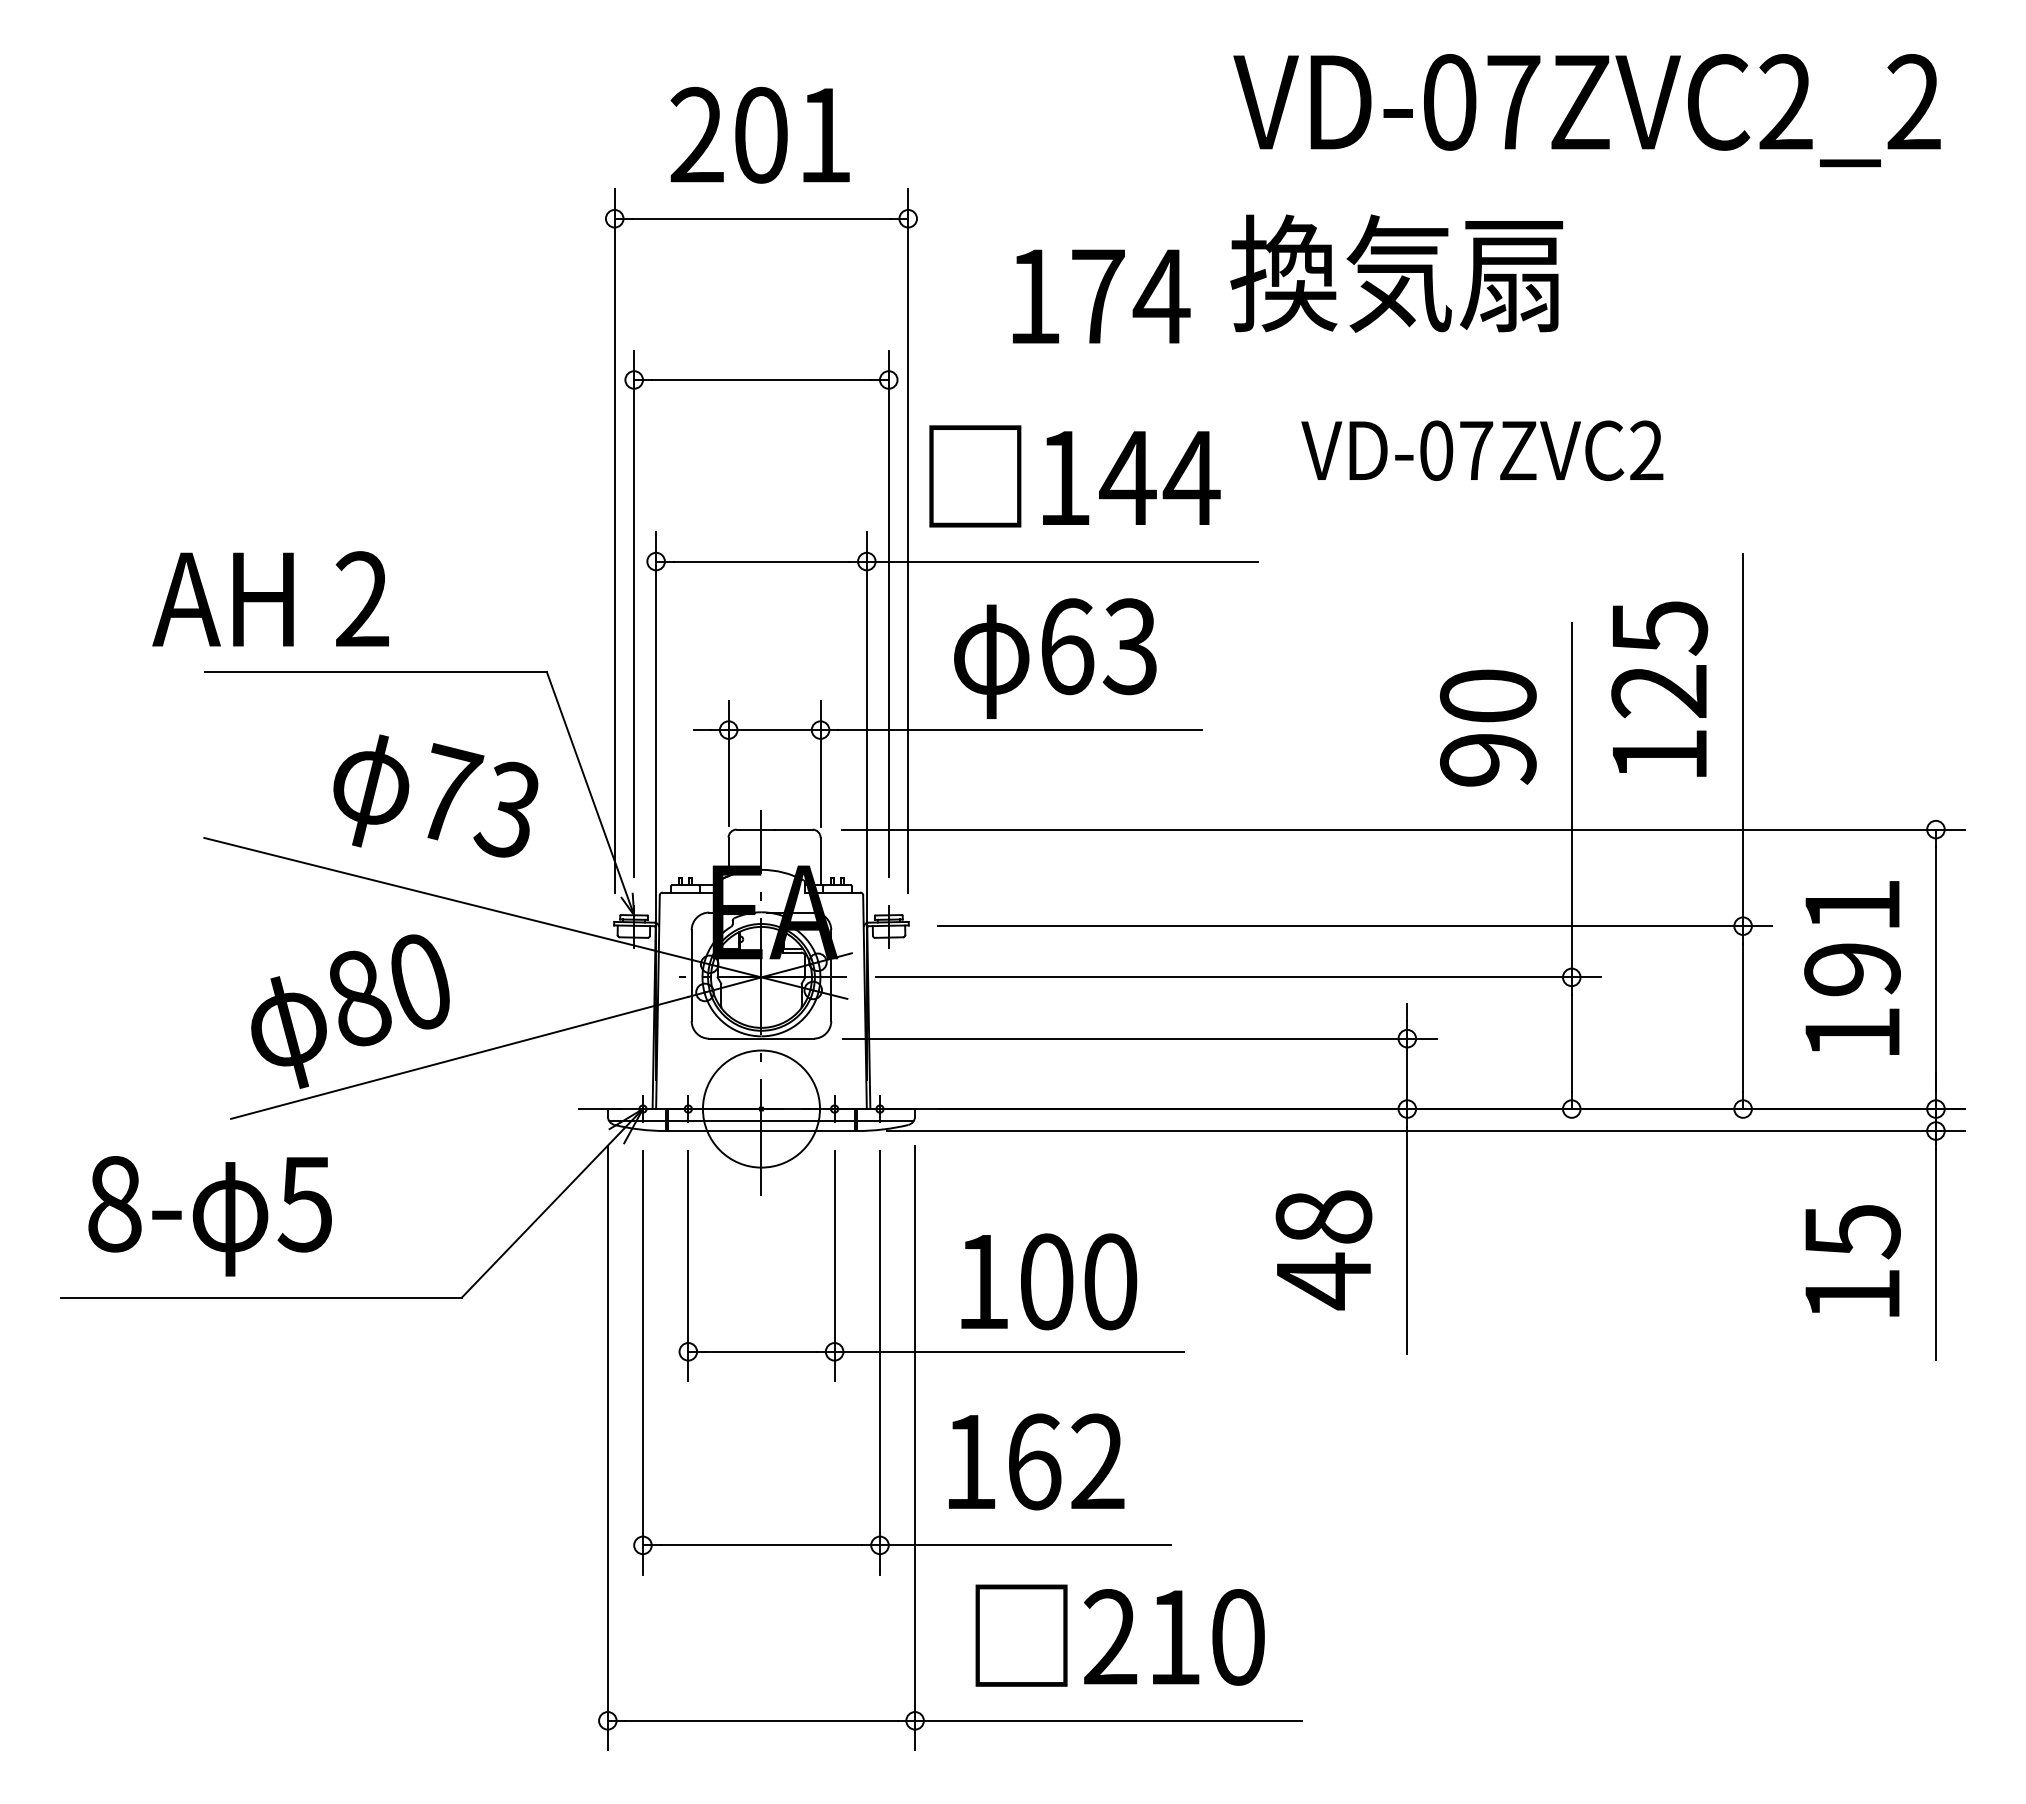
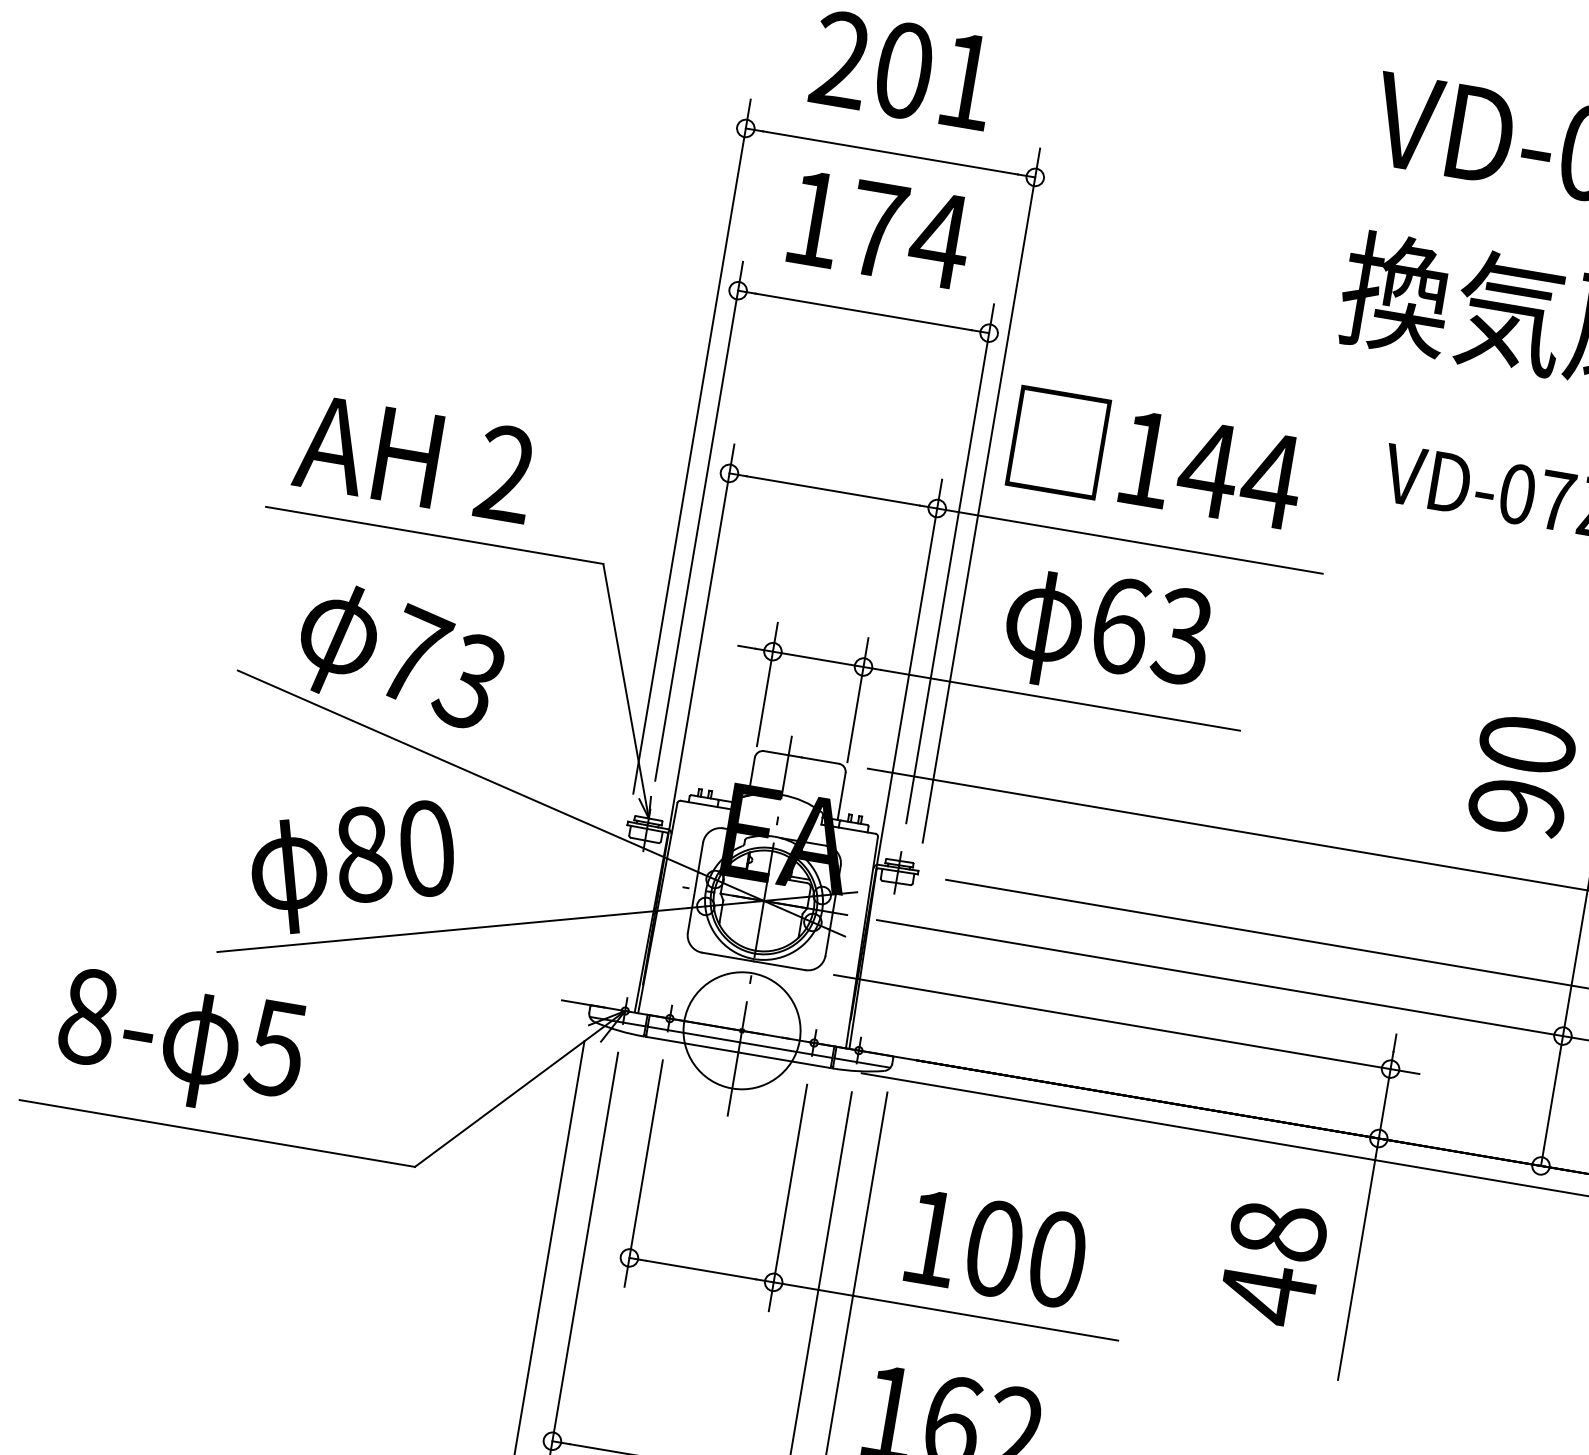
text: (1101, 296) -> (880, 230), moved
text: (270, 598) -> (415, 457), moved
text: (435, 795) -> (400, 655), moved

